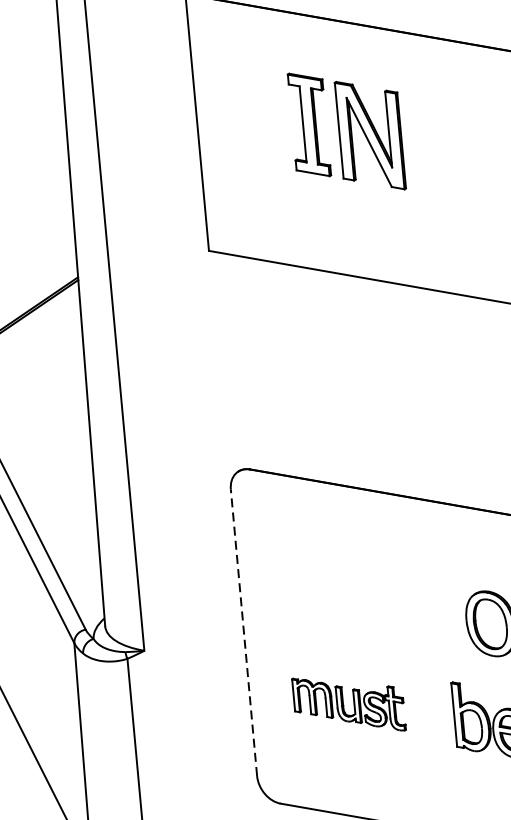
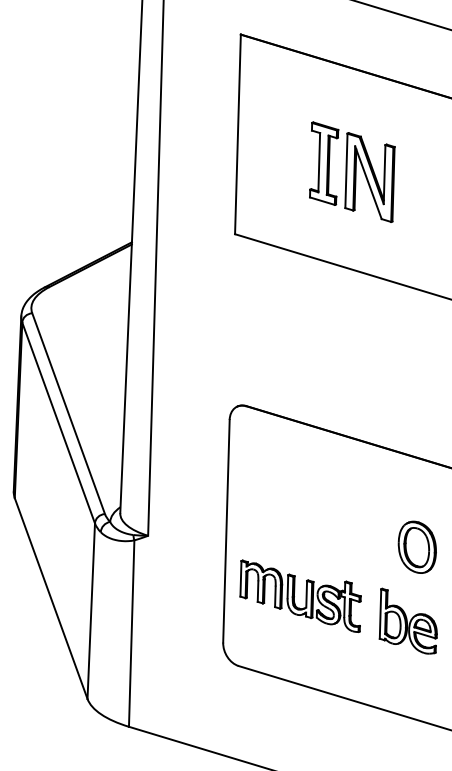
part: (347, 130) -> (352, 171), moved
line: (243, 631) -> (226, 530), dashed -> solid
part: (348, 703) -> (300, 595), size x1.43

